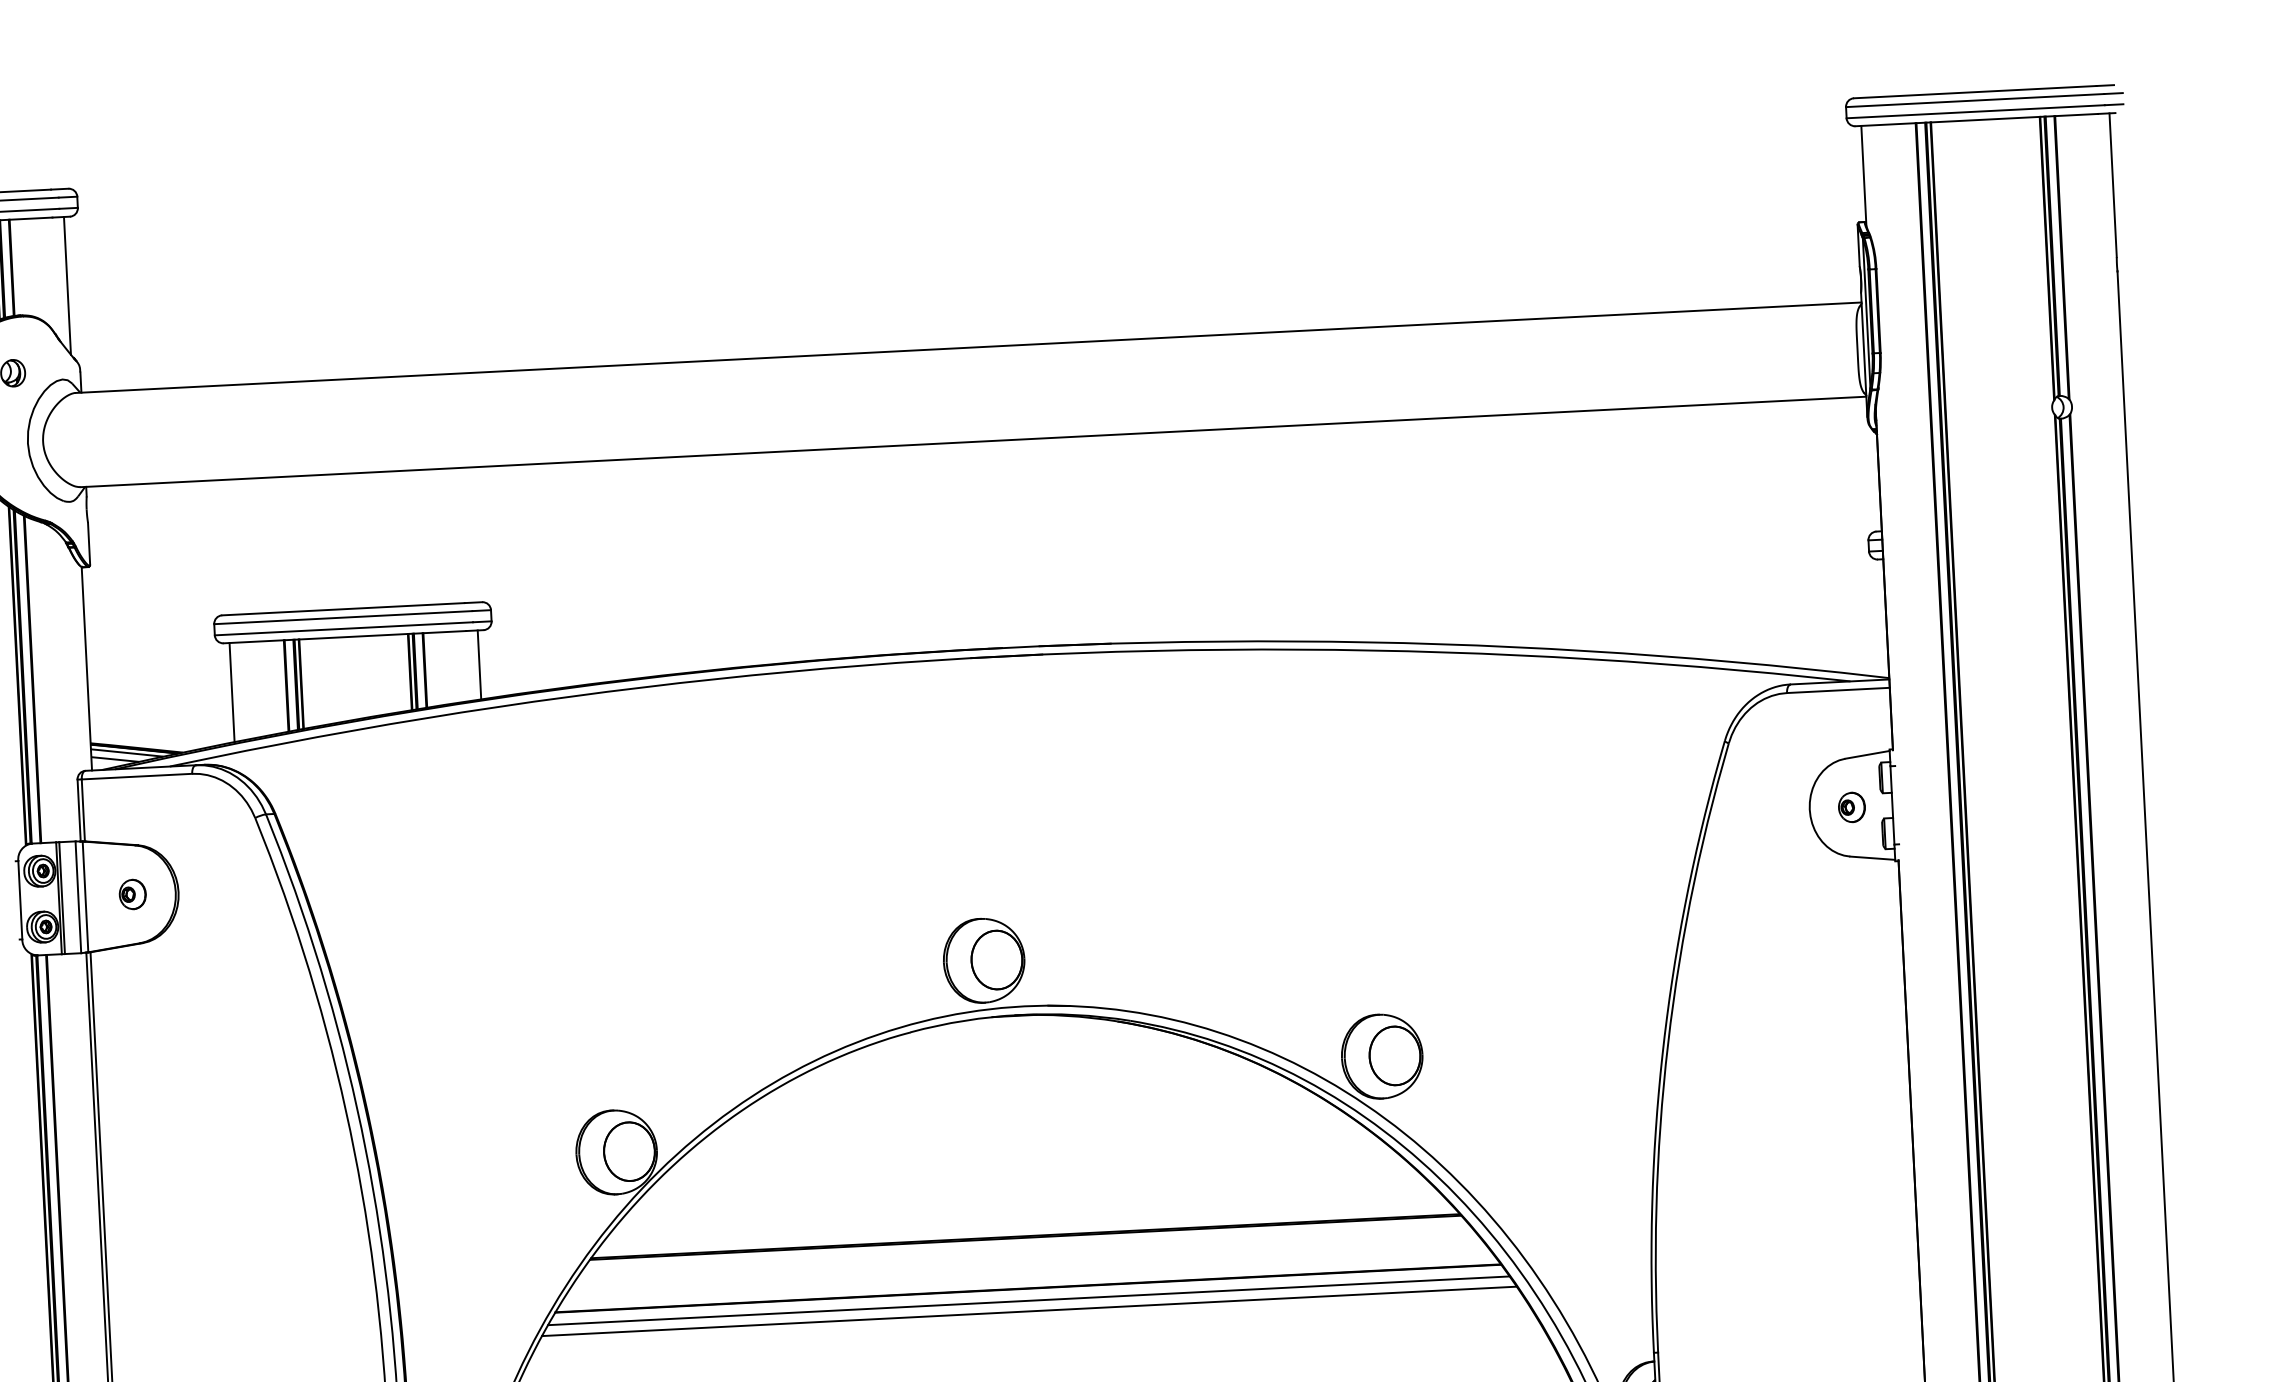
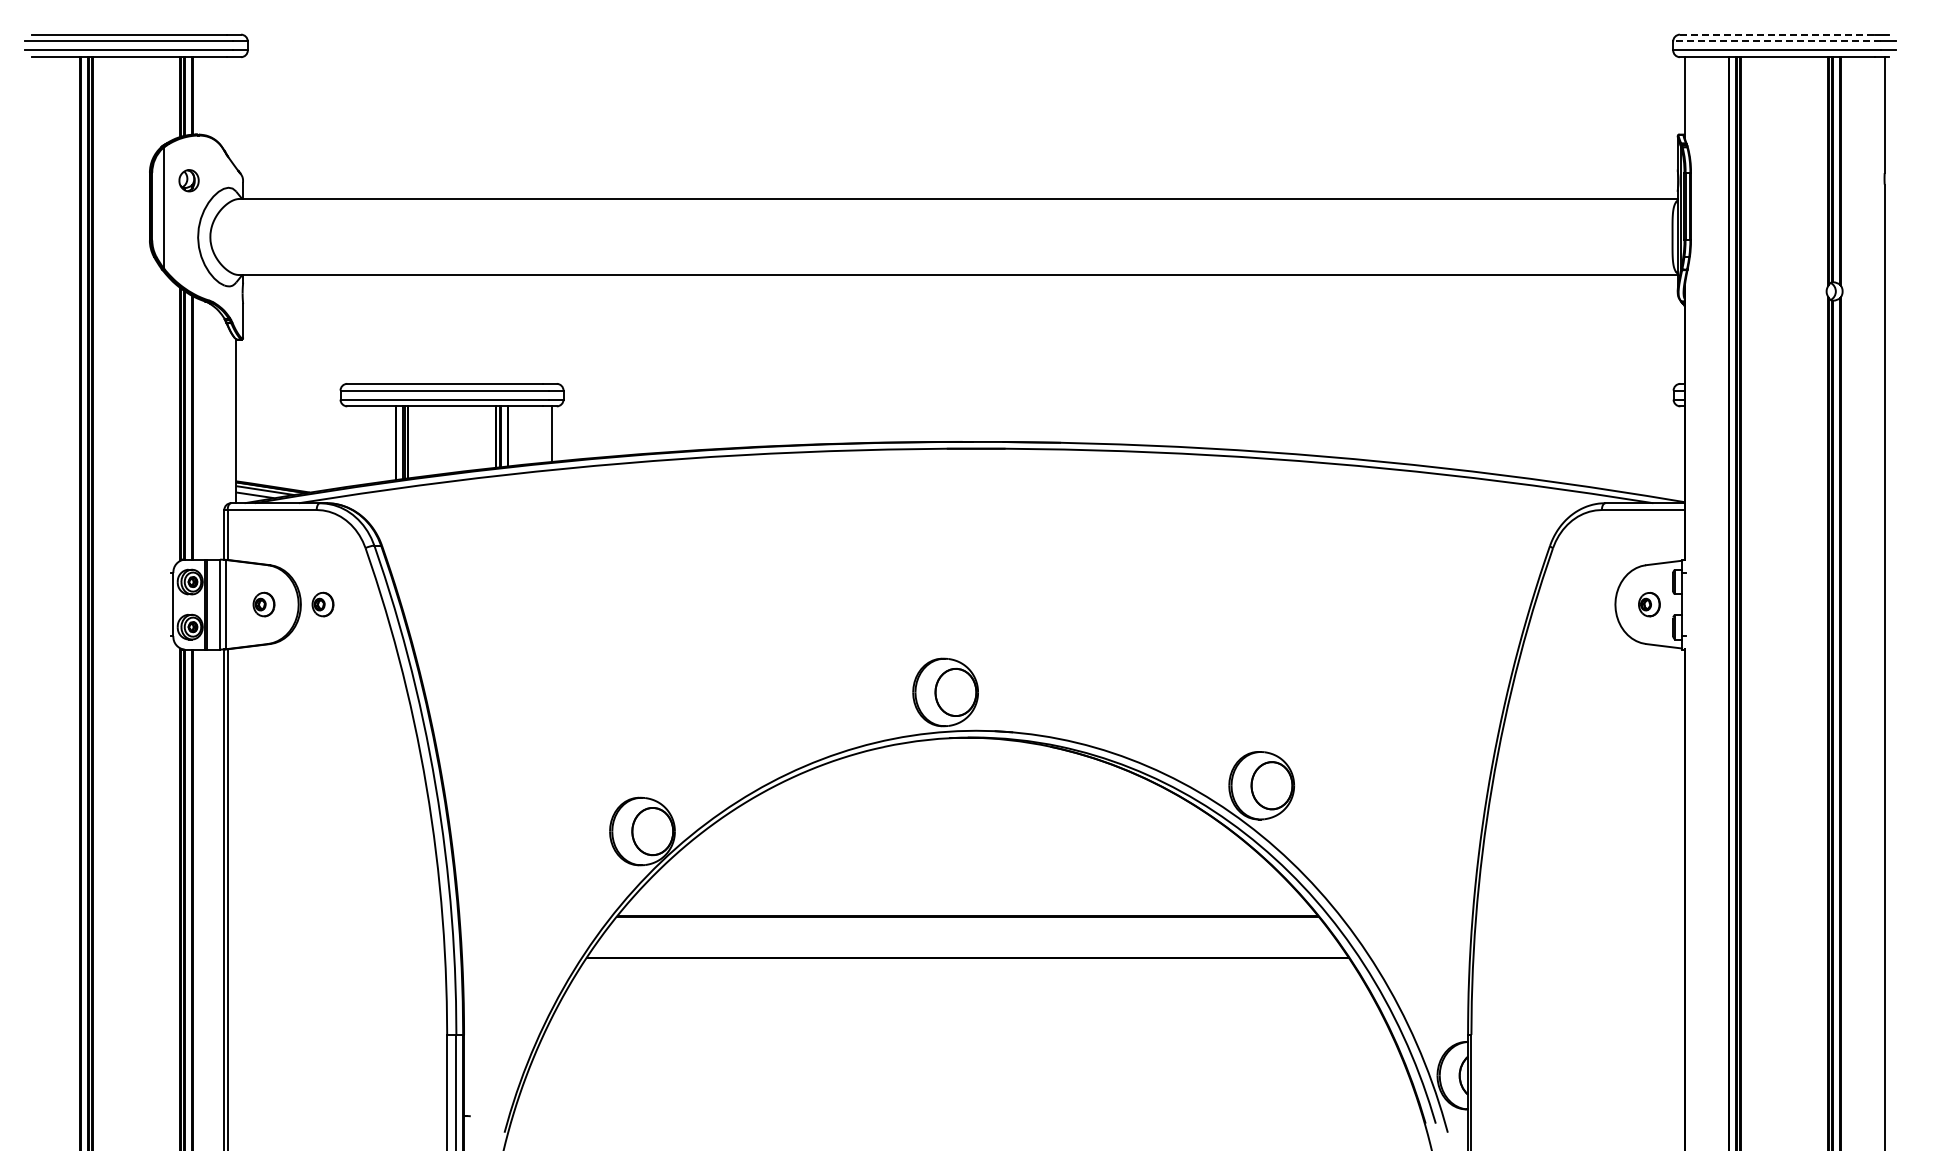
line: (1975, 91) -> (1777, 34), solid -> dashed
line: (1974, 100) -> (1776, 41), solid -> dashed
line: (67, 285) -> (236, 112), removed
line: (232, 692) -> (352, 446), removed
part: (205, 890) -> (322, 604), added
line: (1028, 1300) -> (967, 967), removed
line: (1029, 1311) -> (967, 976), removed

